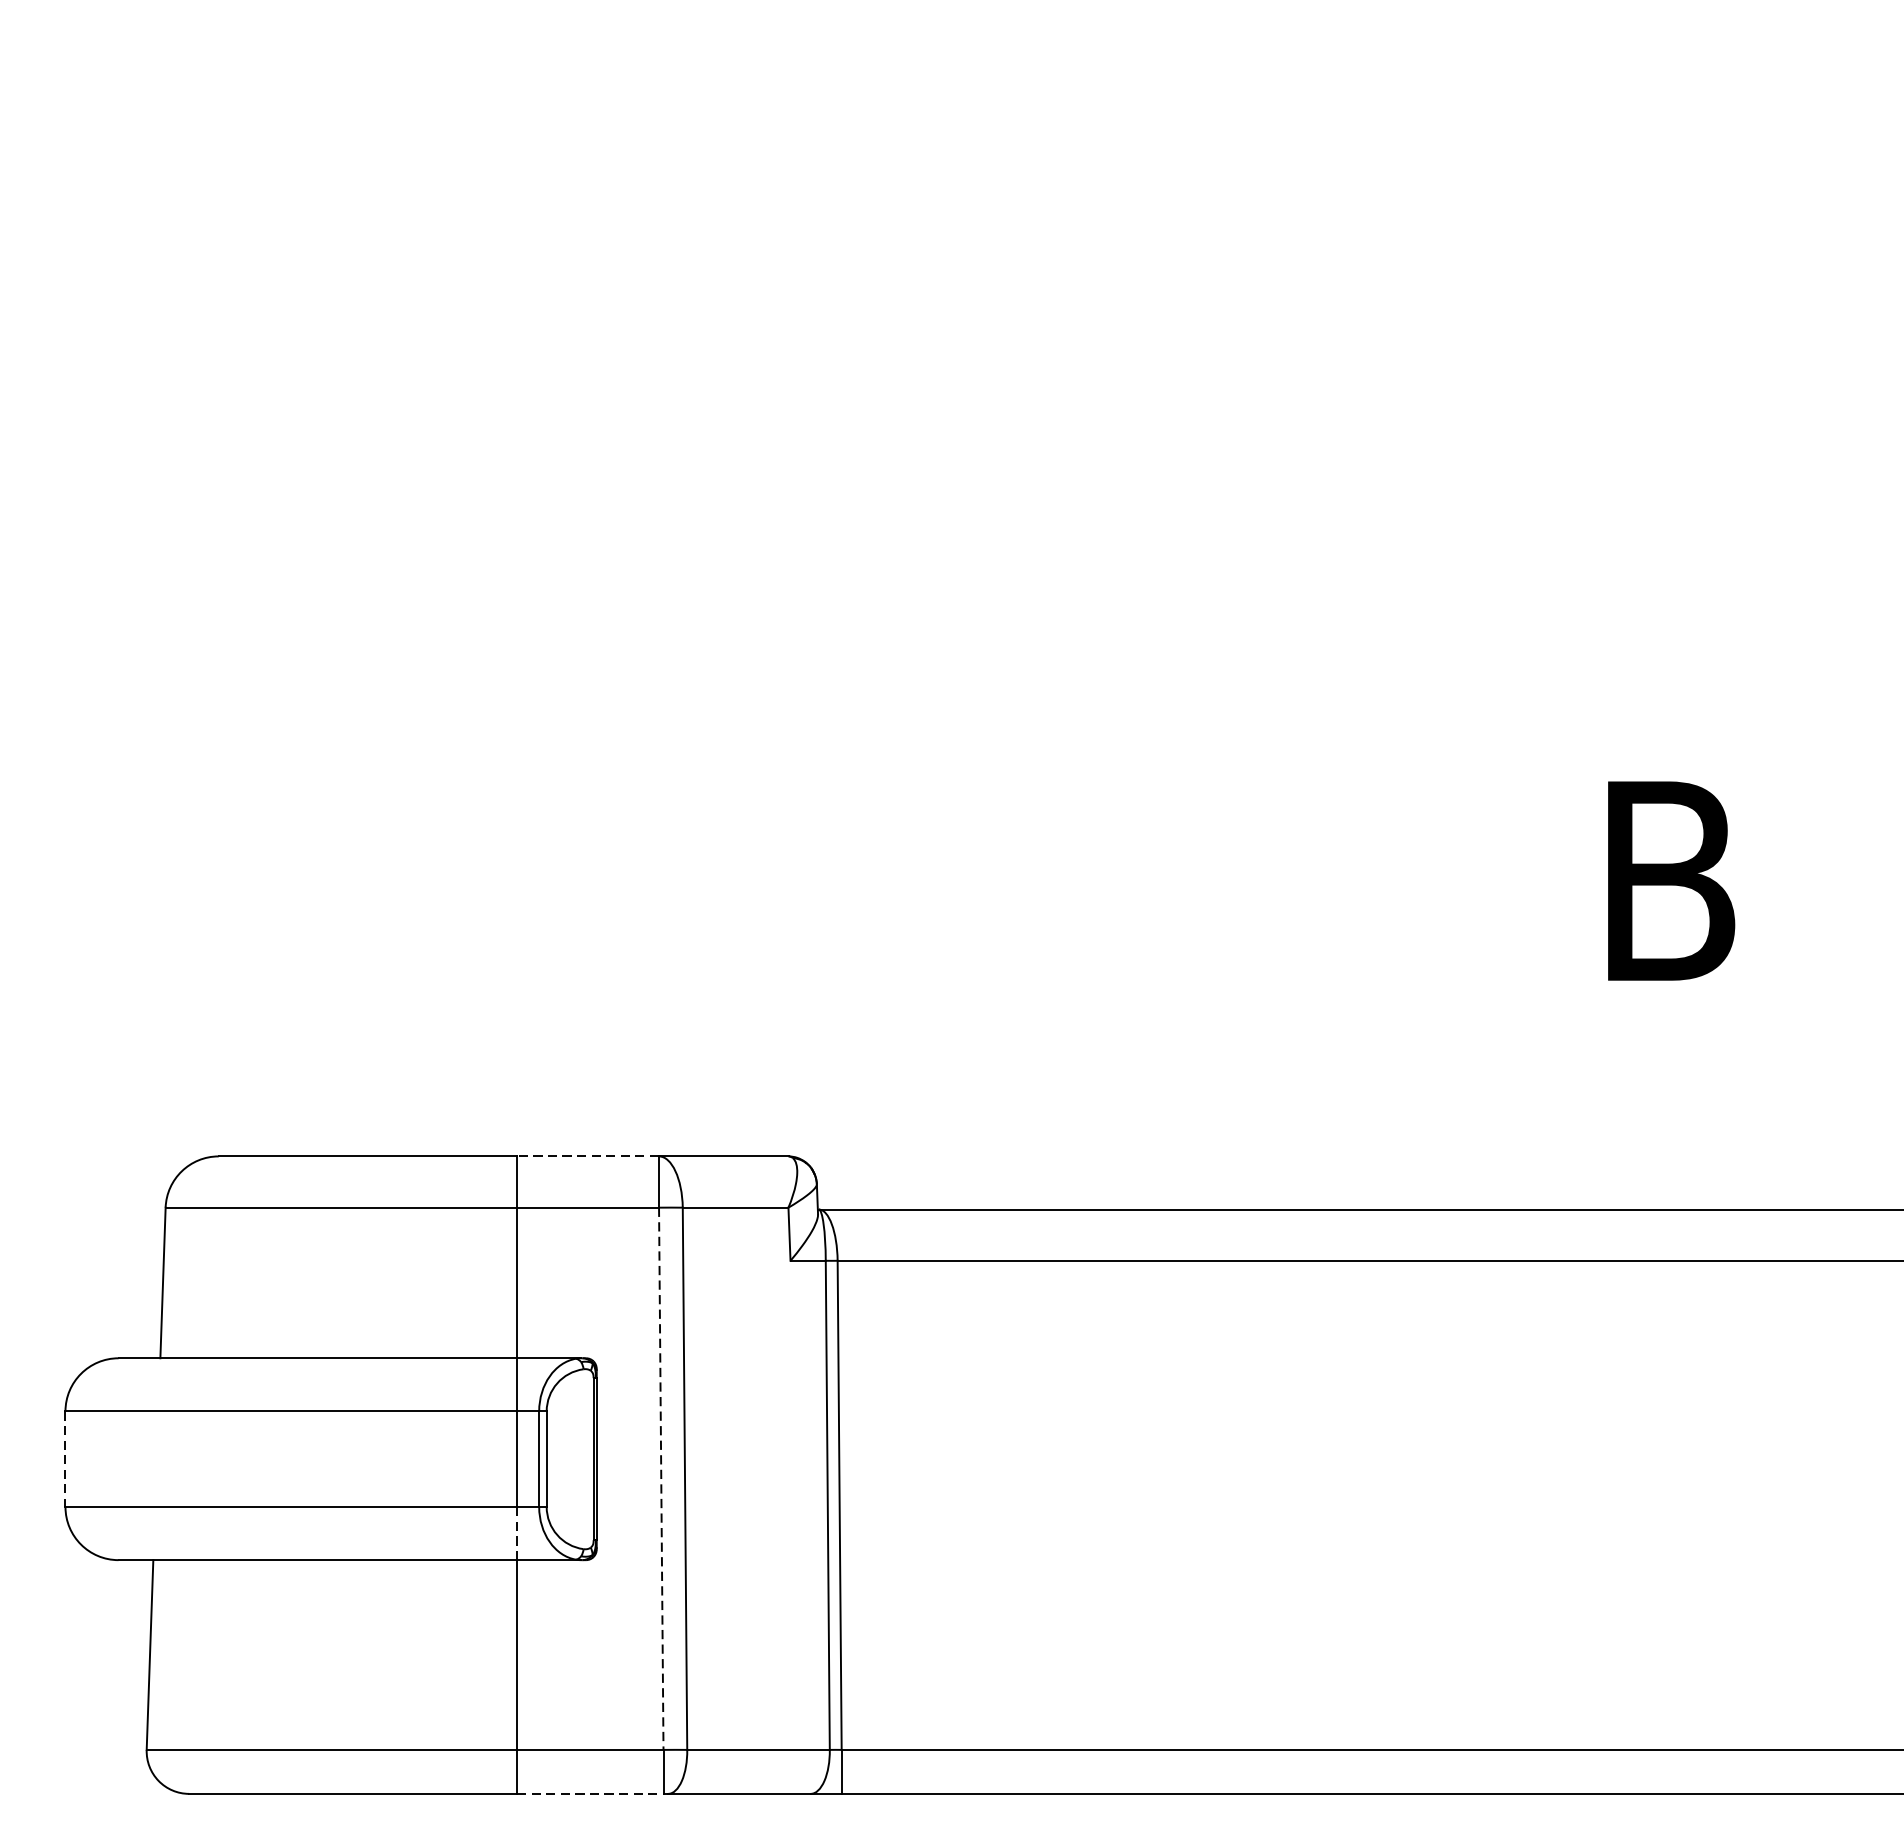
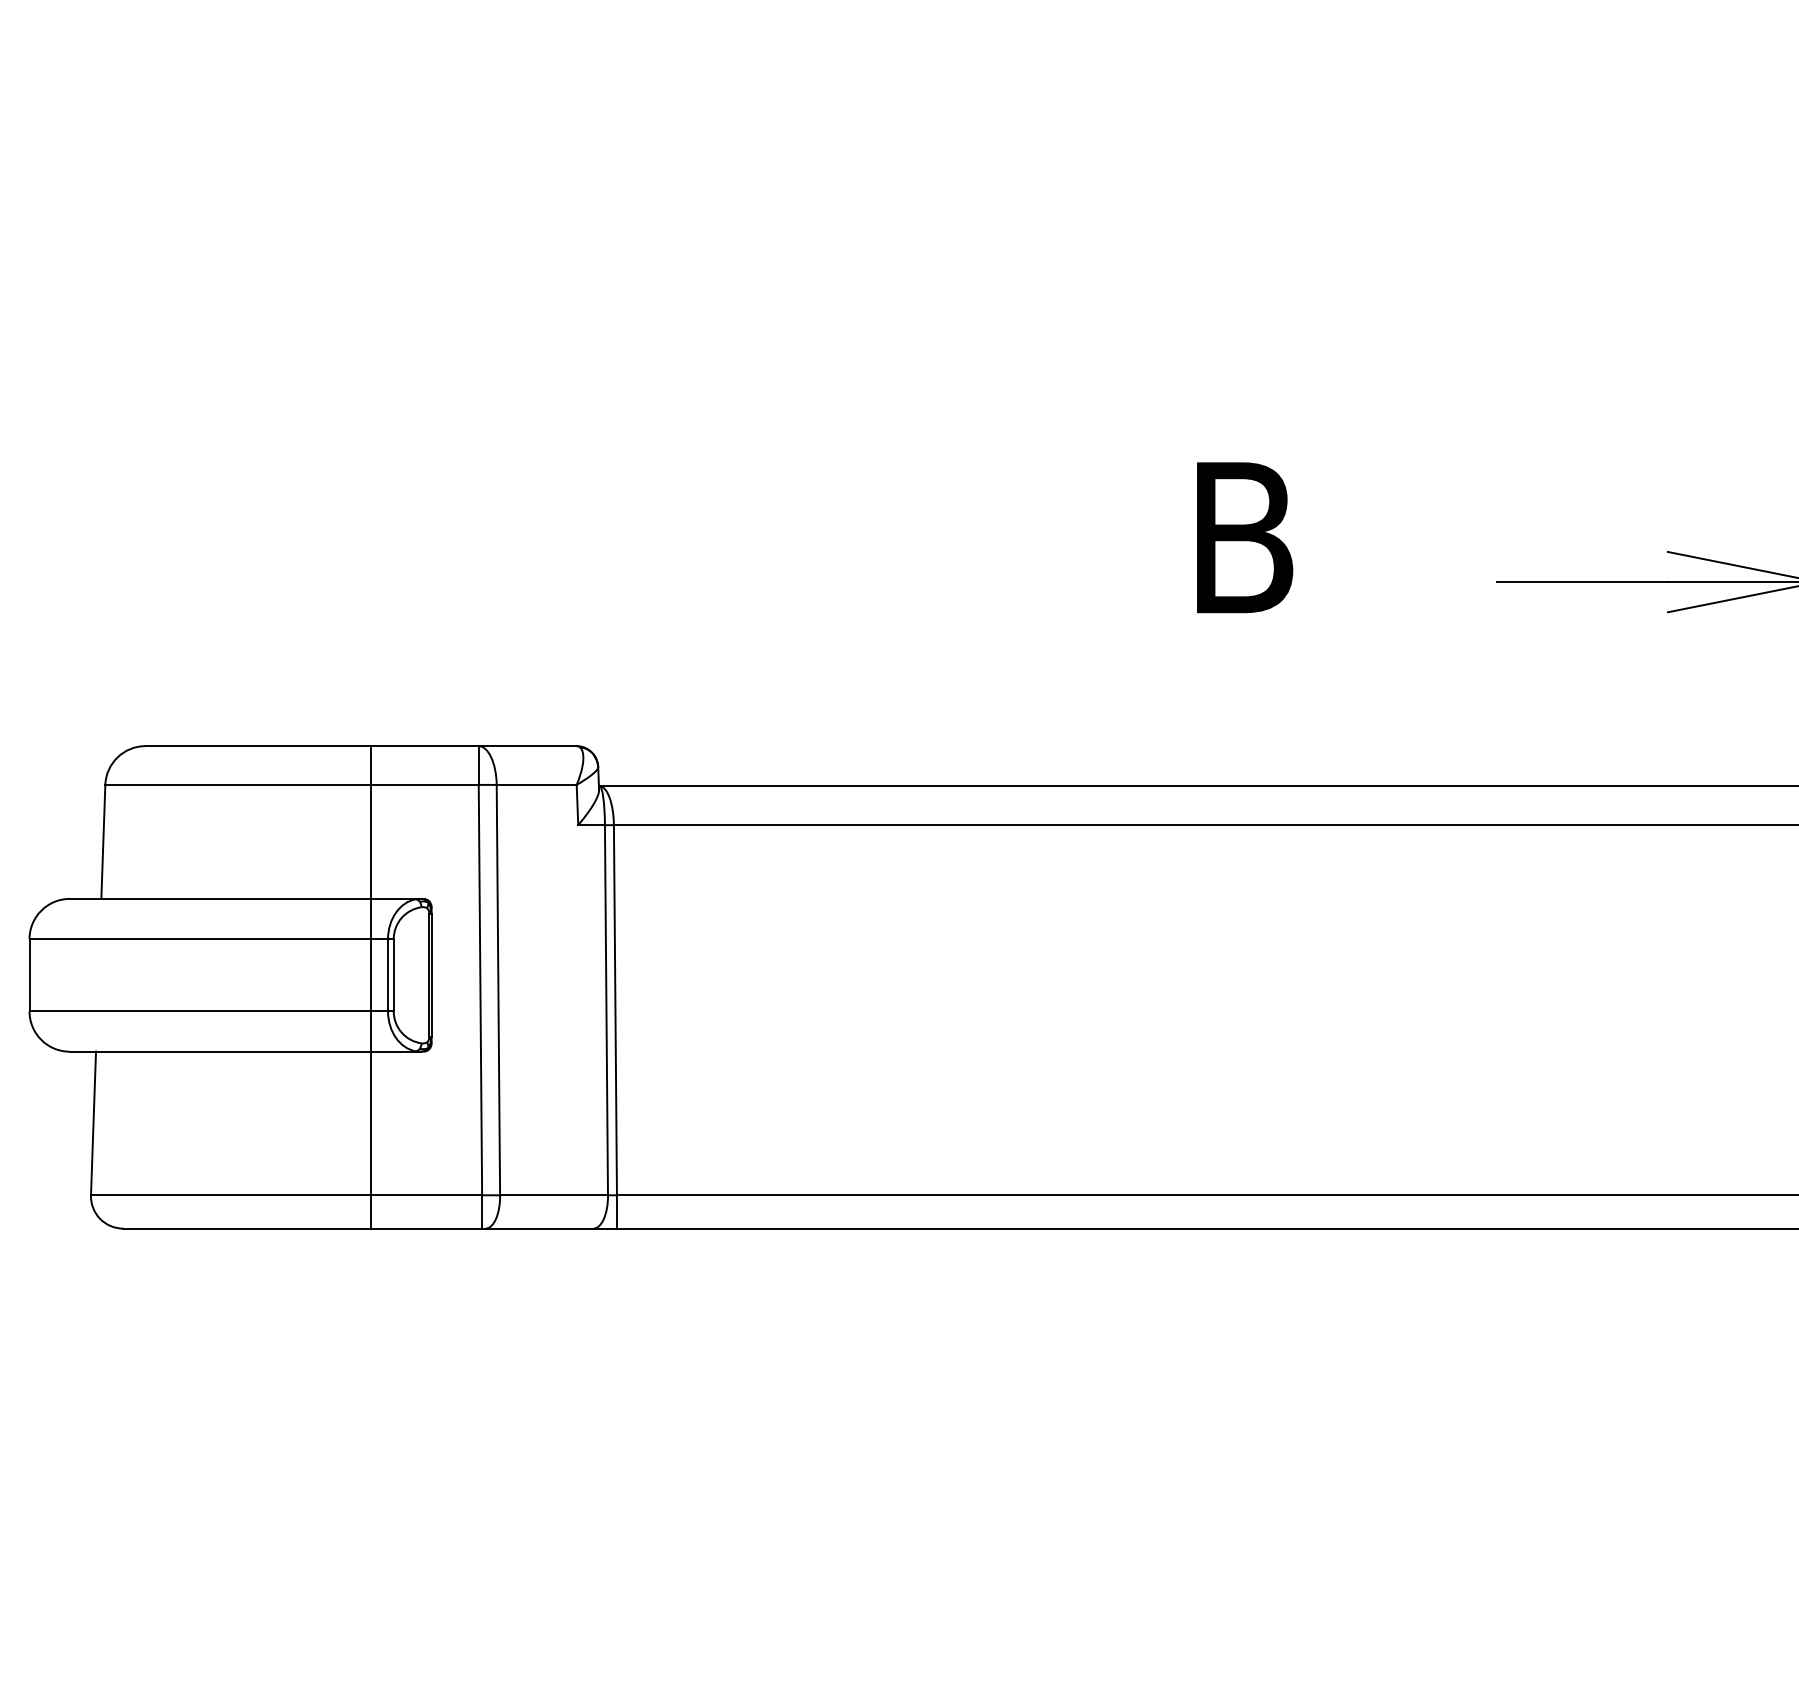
line: (588, 1156) -> (425, 746), dashed -> solid
line: (65, 1459) -> (29, 975), dashed -> solid
line: (661, 1479) -> (480, 990), dashed -> solid
line: (517, 1533) -> (371, 1031), dashed -> solid
line: (591, 1793) -> (427, 1228), dashed -> solid

